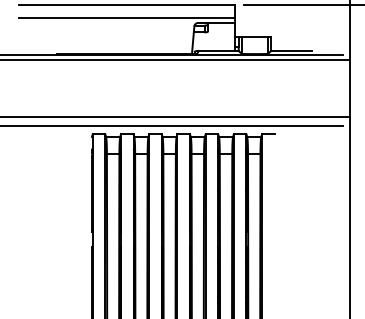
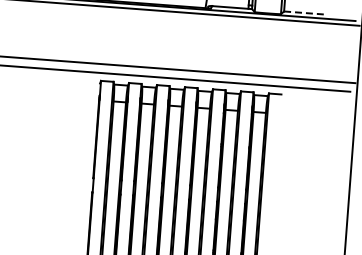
line: (291, 50) -> (304, 12), solid -> dashed

